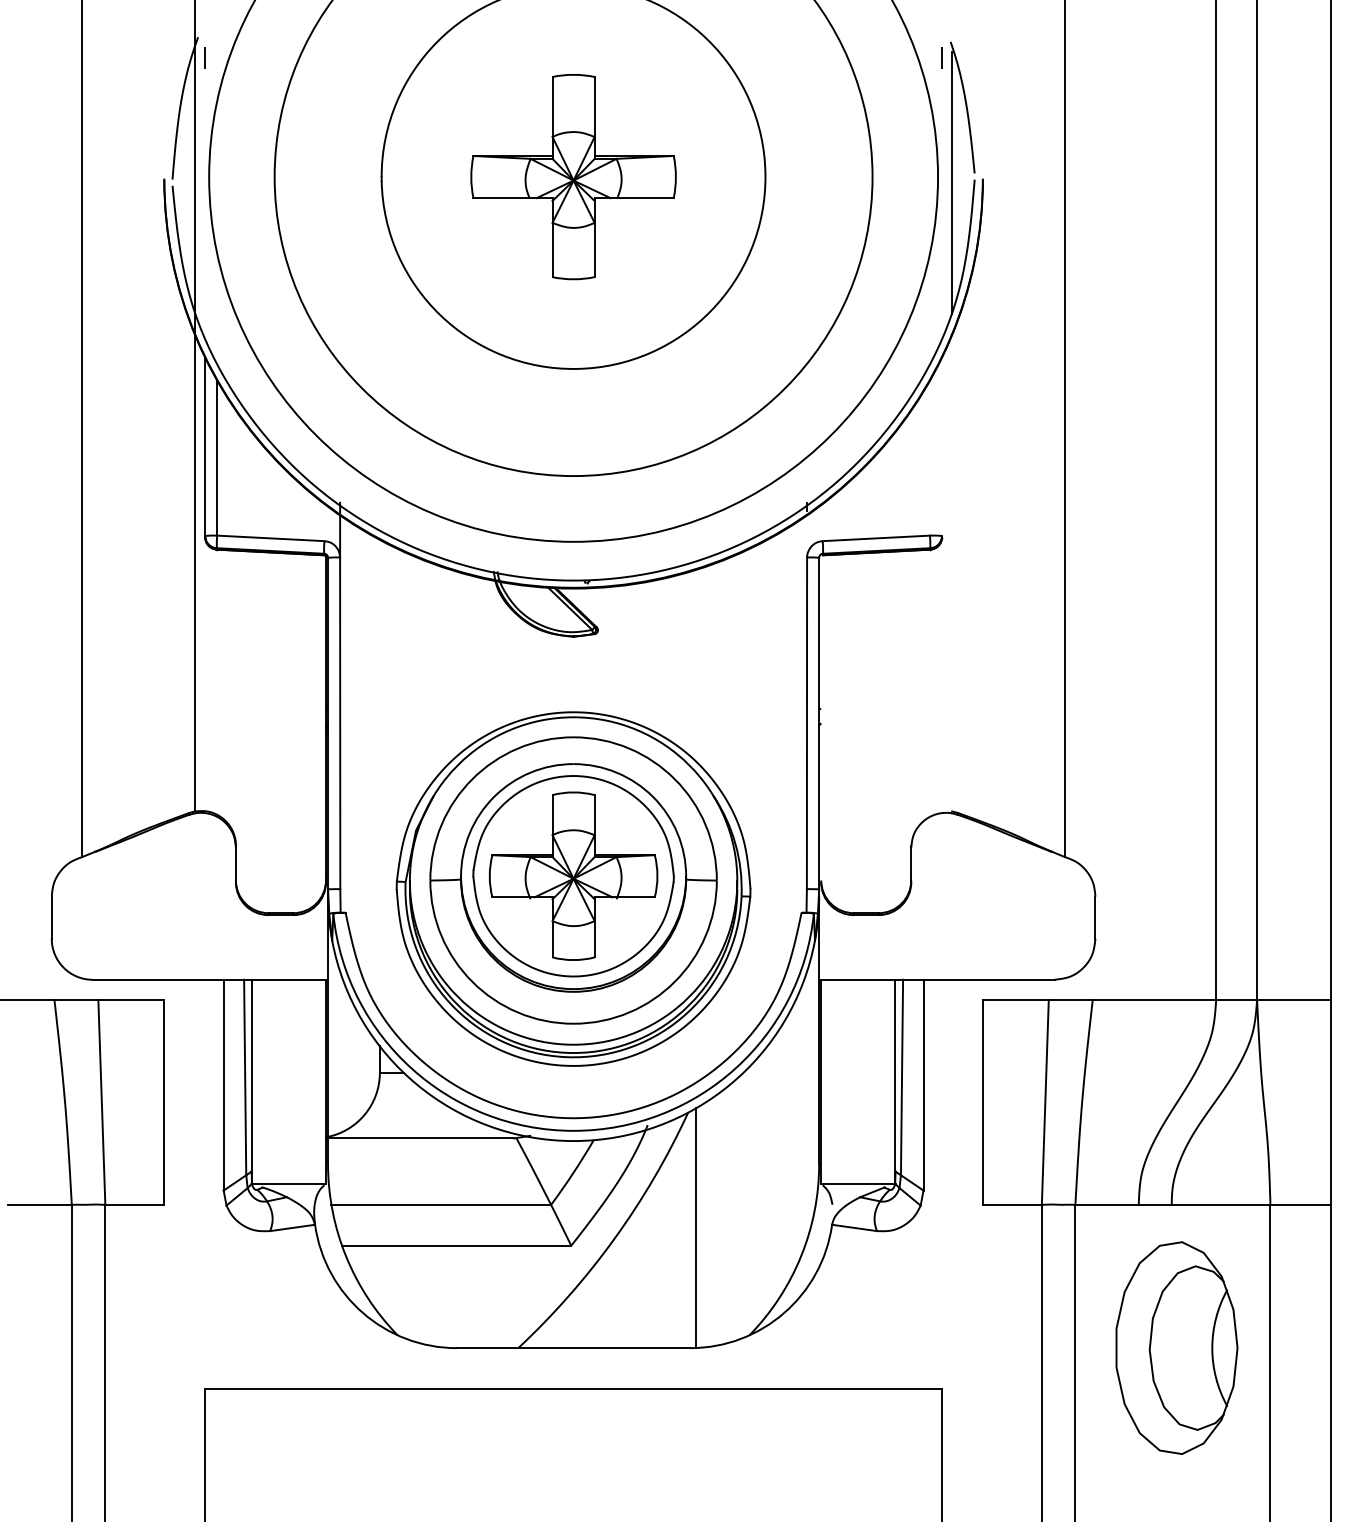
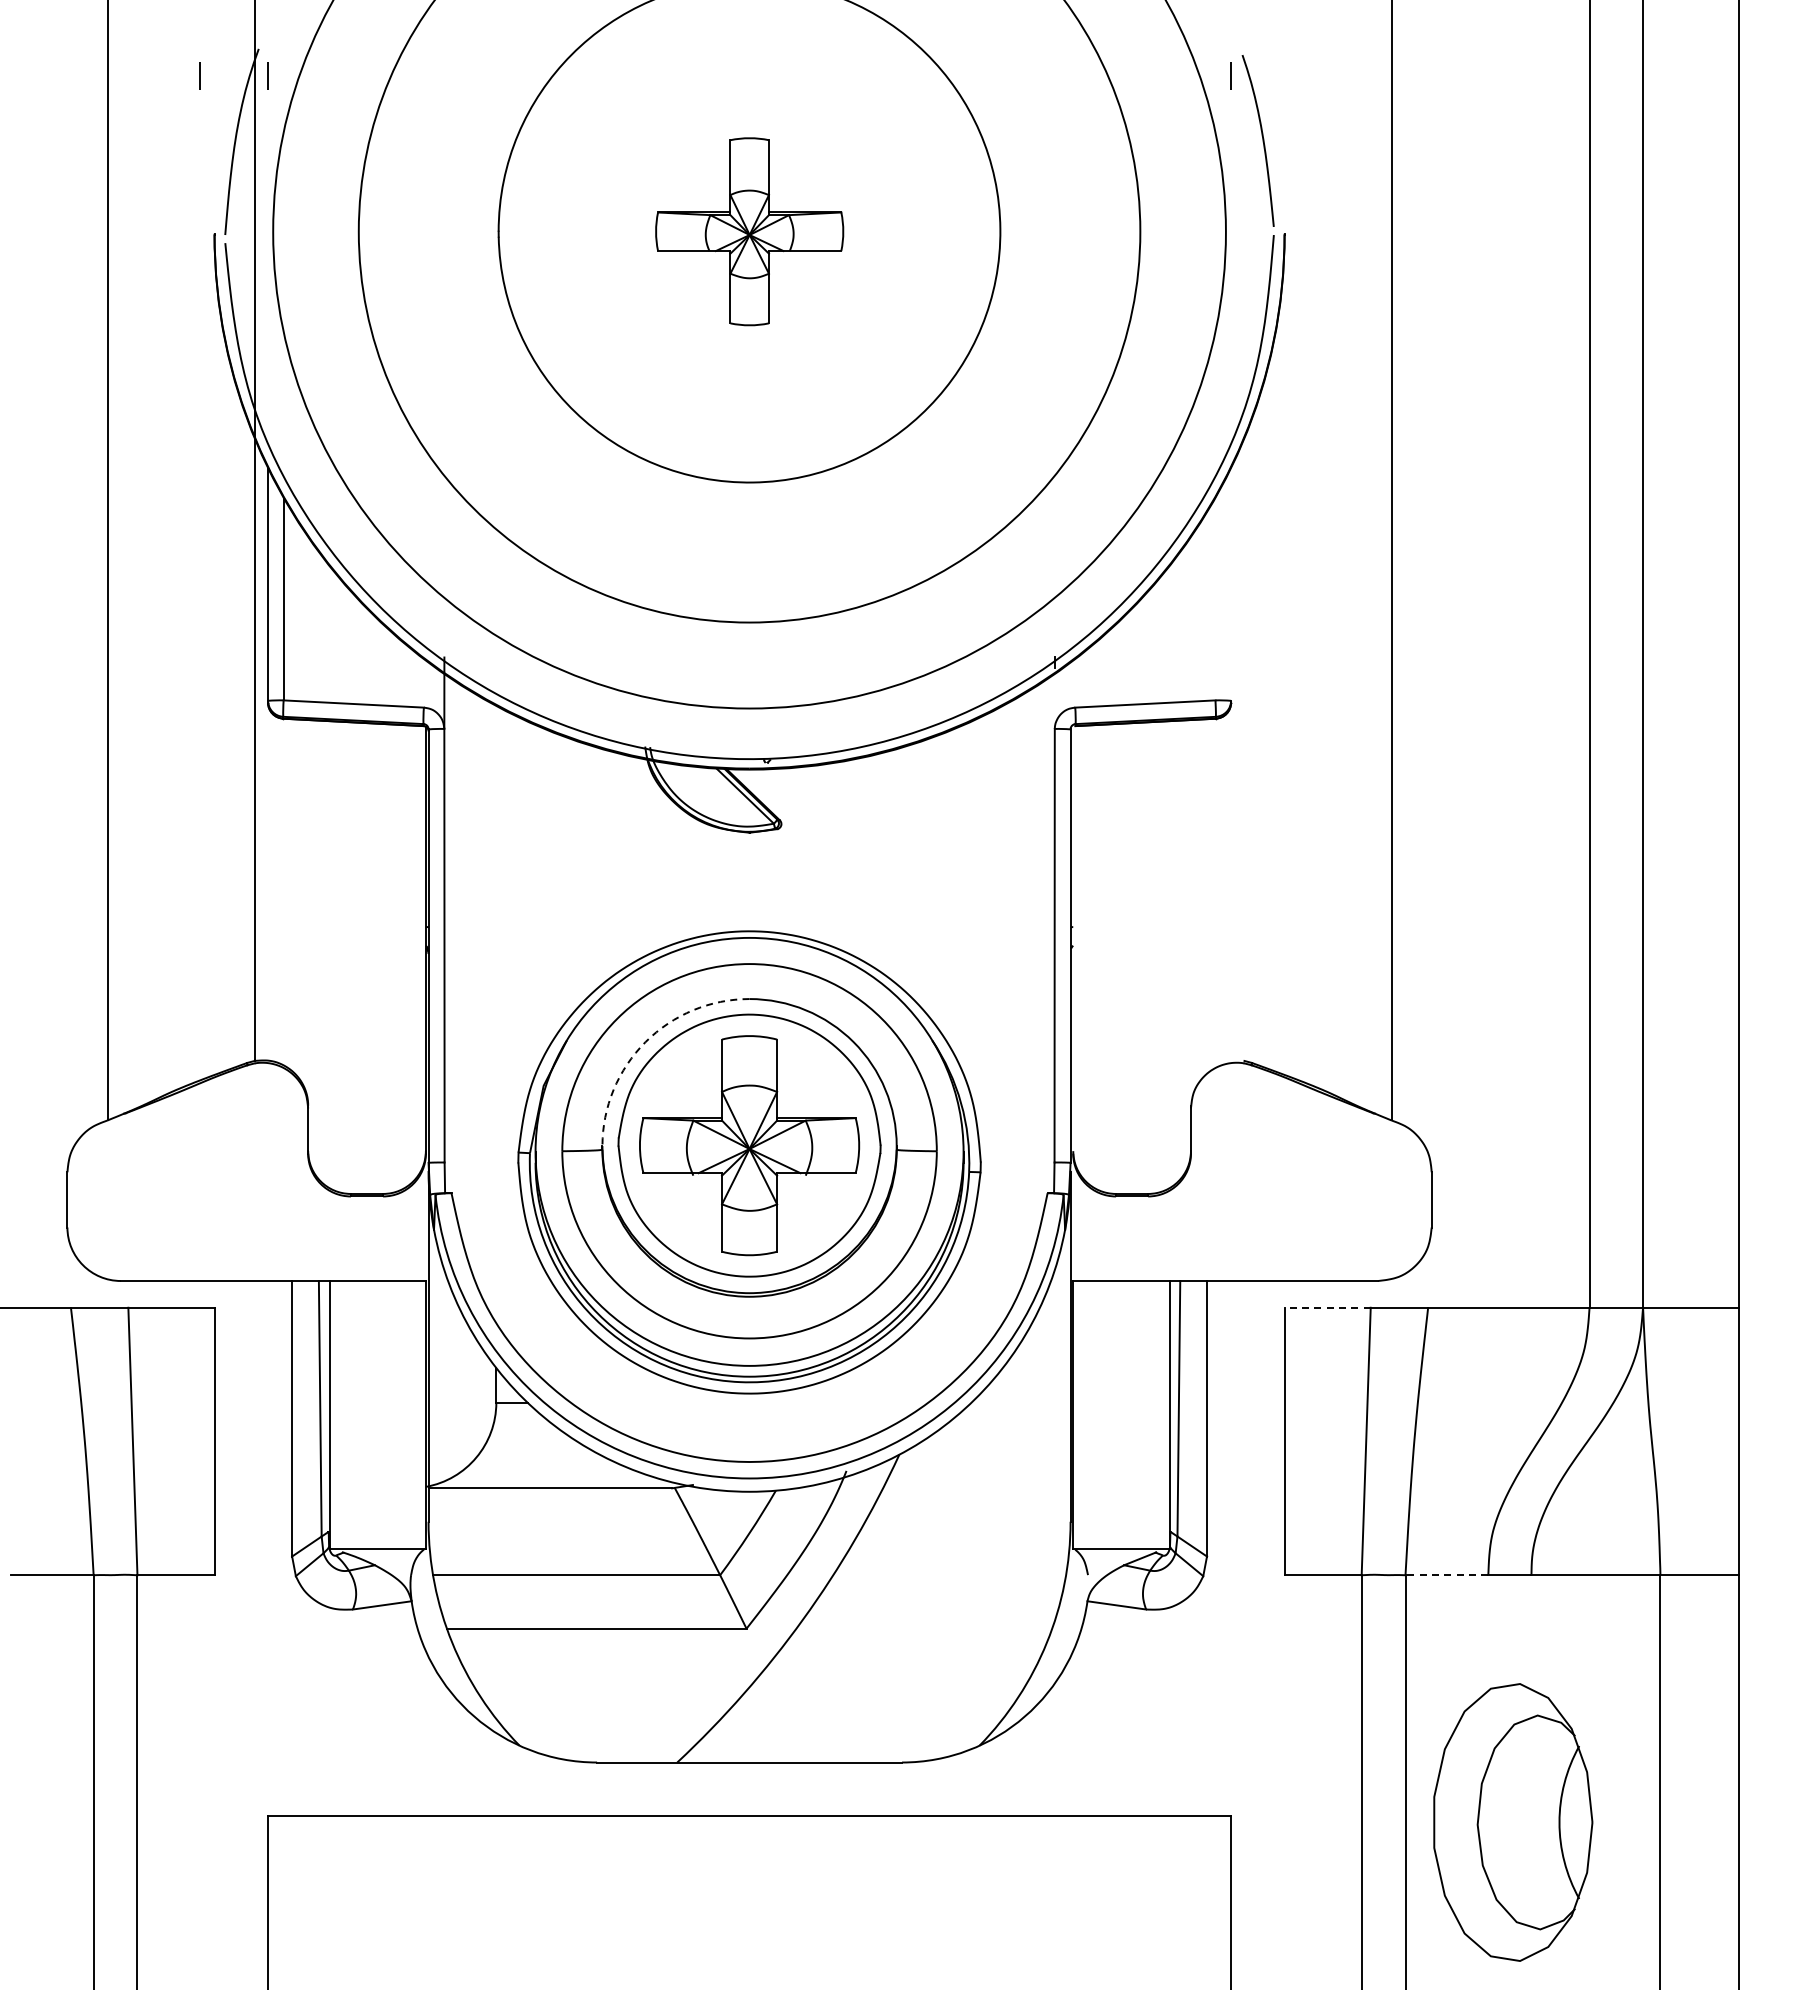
line: (152, 57) -> (199, 75), added
part: (573, 176) -> (749, 231), size x0.7
line: (952, 183) -> (1244, 239), removed
arc: (493, 797) -> (645, 1042), solid -> dashed
line: (1015, 1000) -> (1327, 1307), solid -> dashed
line: (1106, 1205) -> (1446, 1575), solid -> dashed
line: (696, 1228) -> (910, 1605), removed
part: (1177, 1348) -> (1513, 1822), moved

